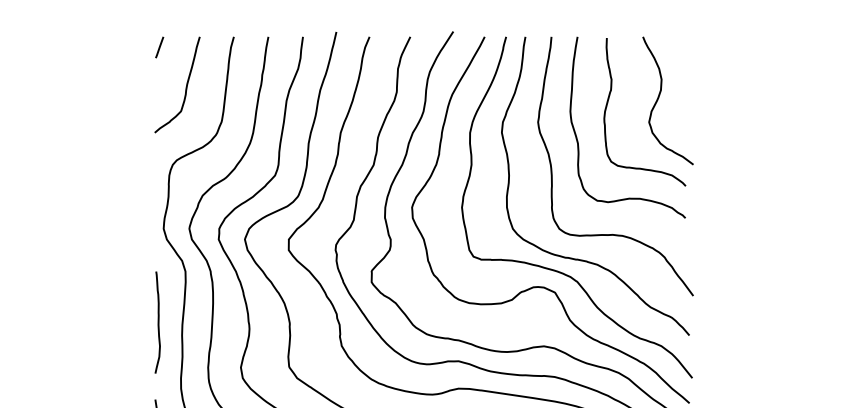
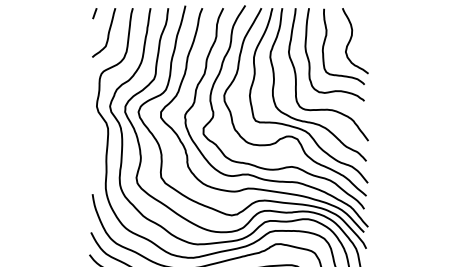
curve: (157, 322) -> (93, 154), removed

